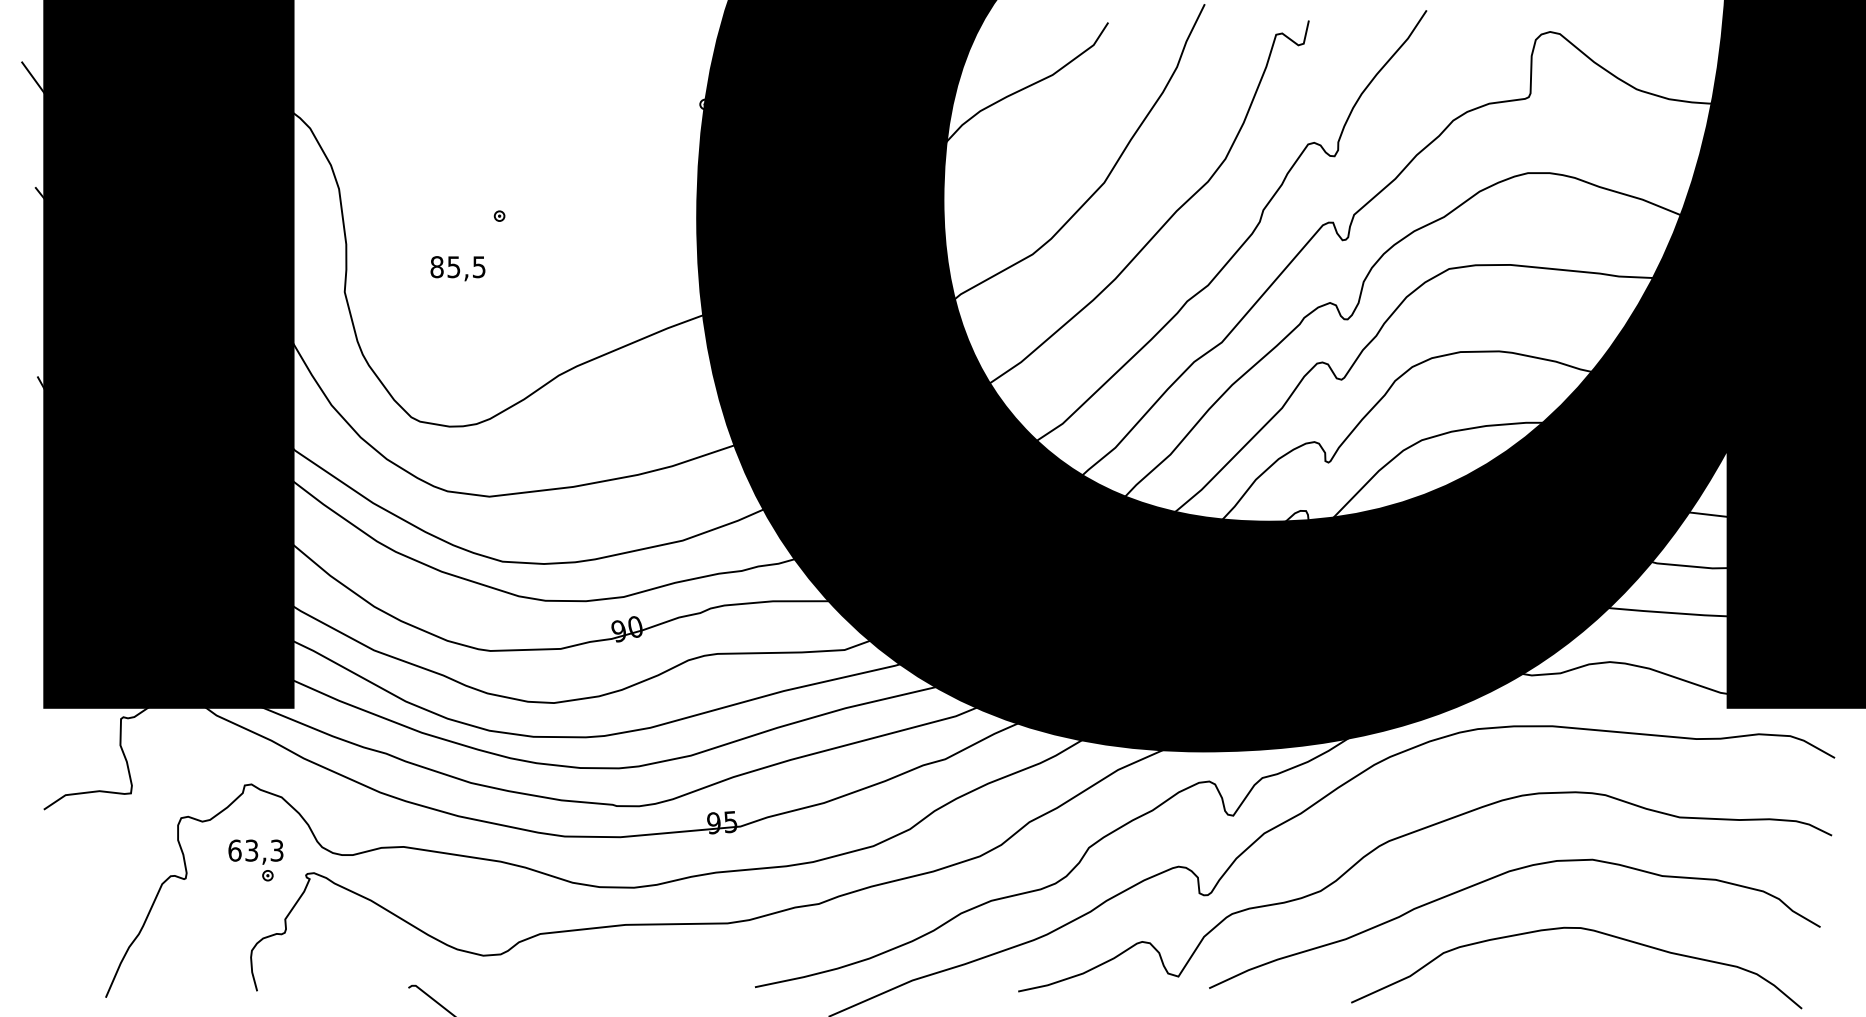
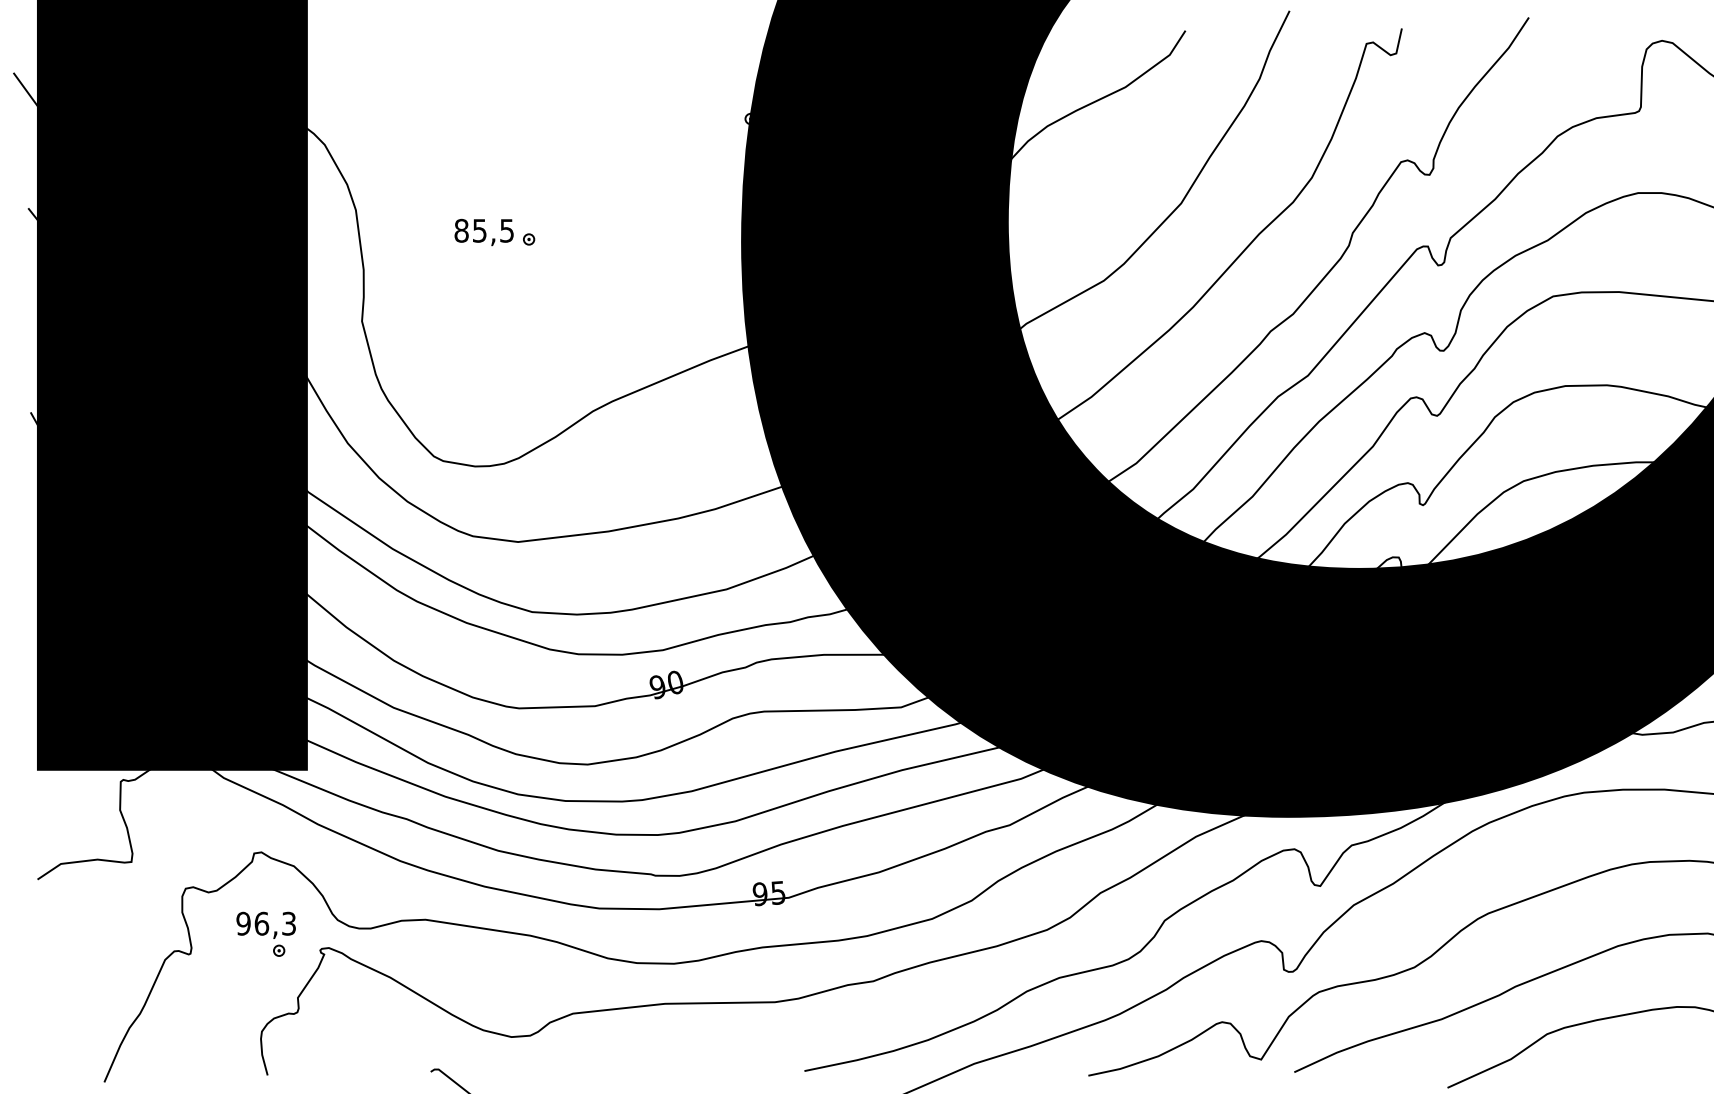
text: (457, 268) -> (483, 232), moved
text: (243, 850) -> (252, 923), 63,3 -> 96,3

